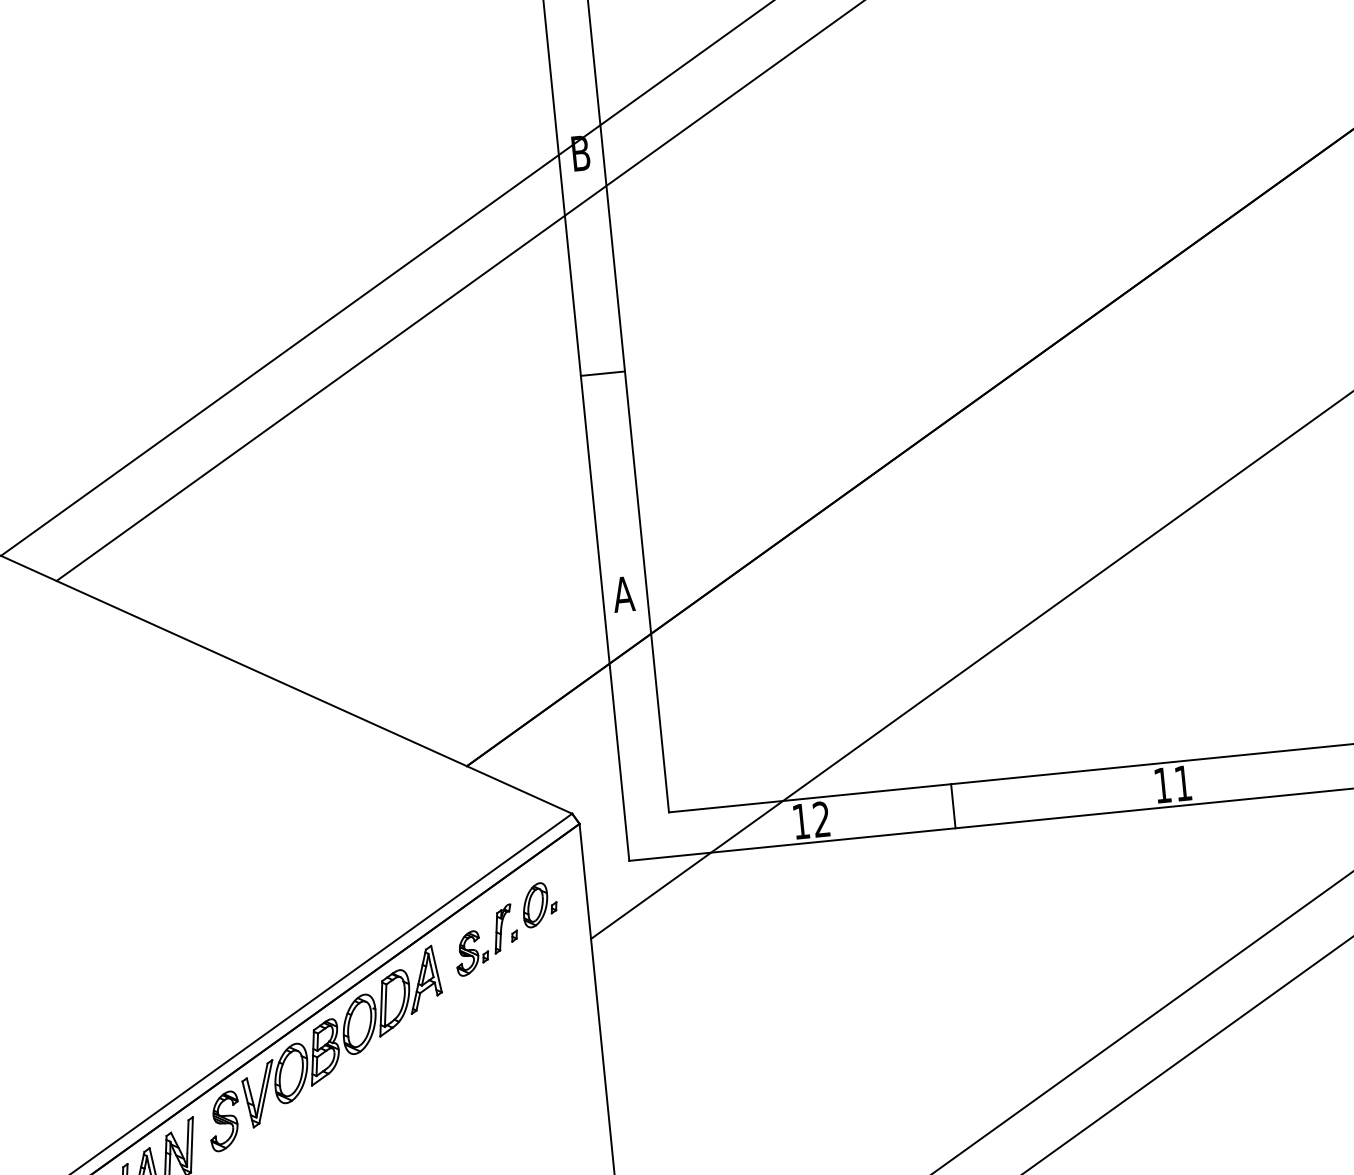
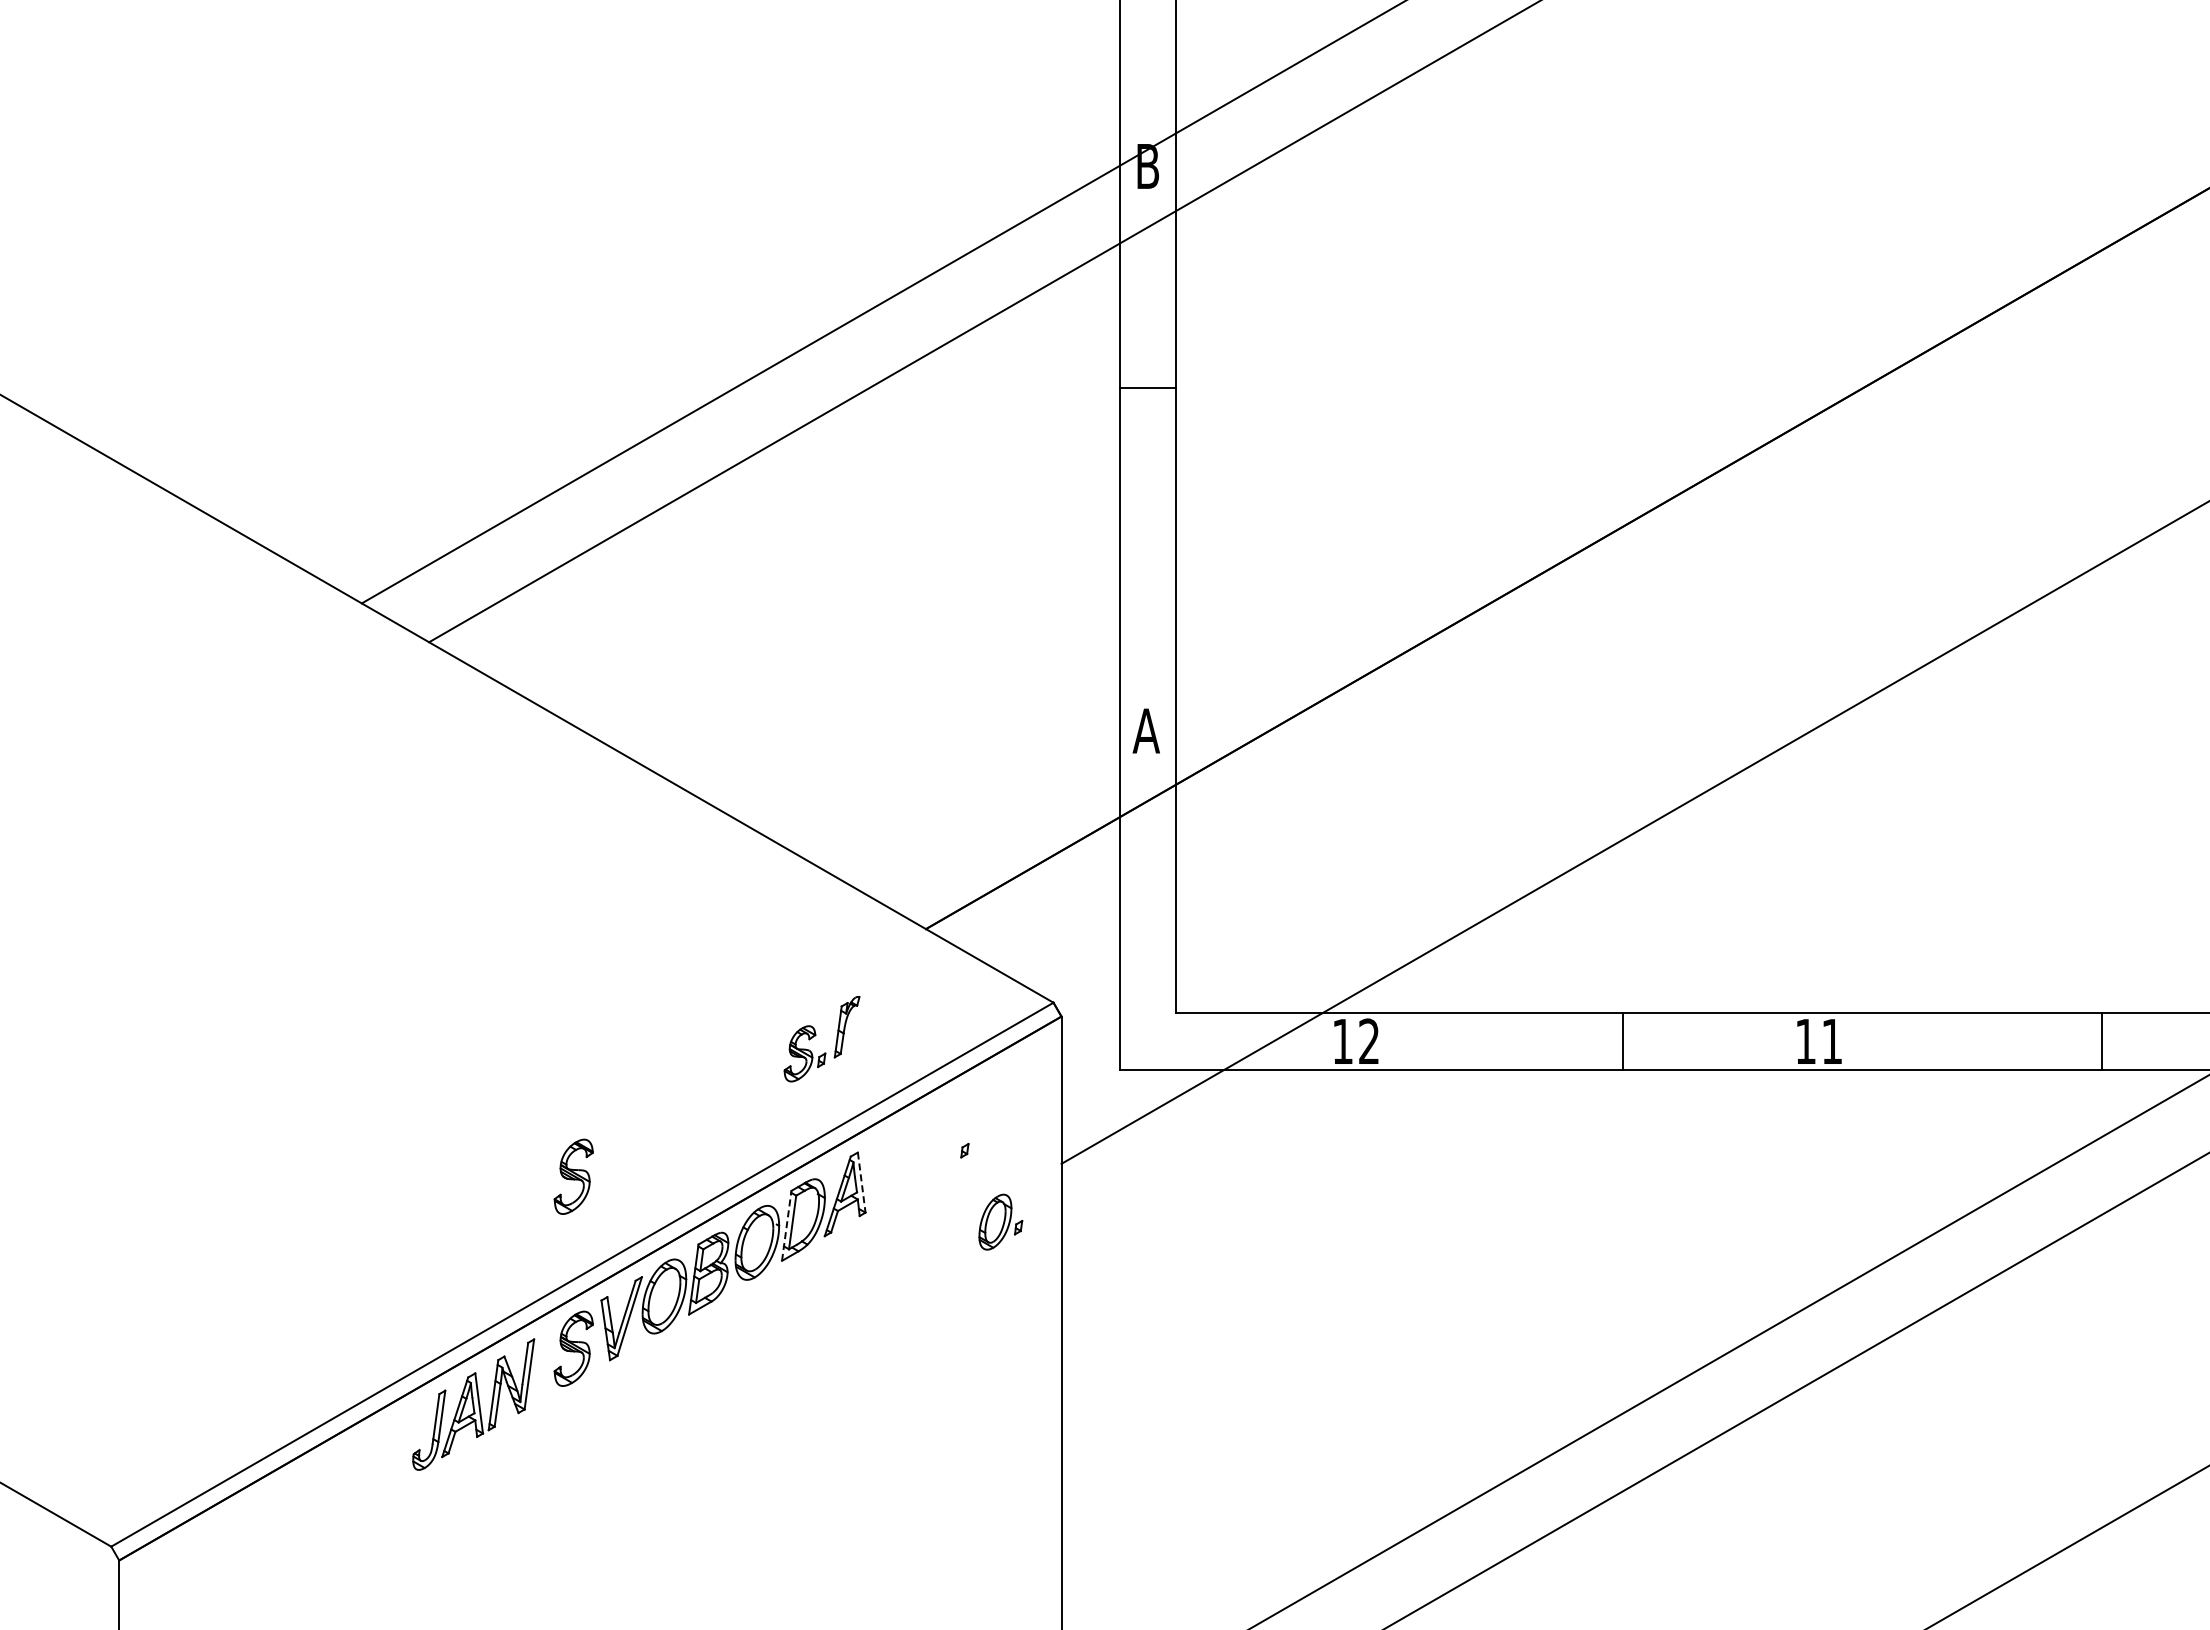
line: (602, 373) -> (1147, 387), moved
line: (953, 806) -> (1622, 1041), moved
part: (539, 904) -> (1000, 1221), moved
part: (479, 937) -> (816, 1035), moved
line: (436, 969) -> (861, 1183), solid -> dashed
part: (210, 986) -> (573, 1176), added
line: (381, 1008) -> (786, 1225), solid -> dashed

